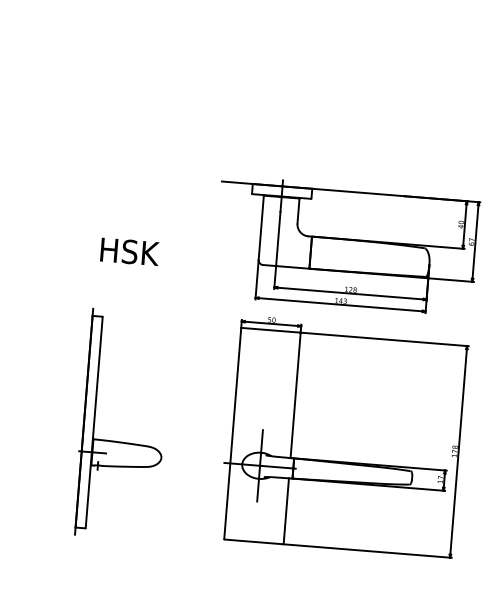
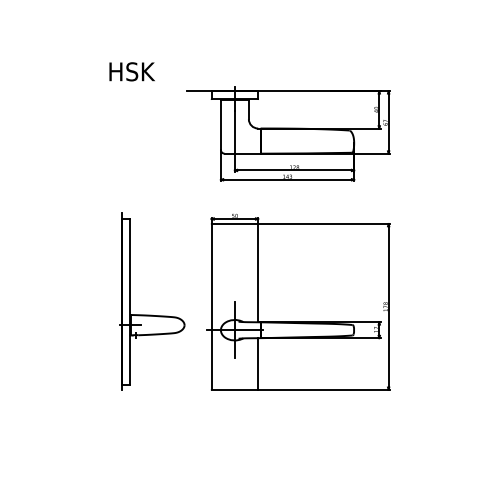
part: (346, 245) -> (288, 133), moved
text: (129, 251) -> (131, 71), moved
part: (121, 440) -> (152, 314), moved

